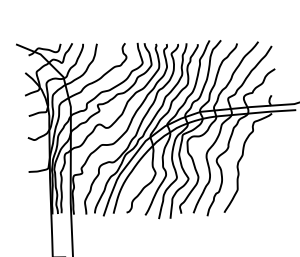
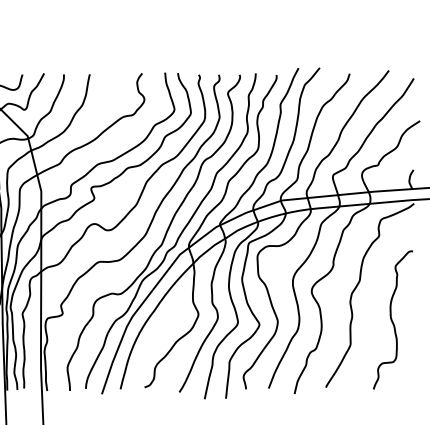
curve: (260, 175) -> (392, 318), added

